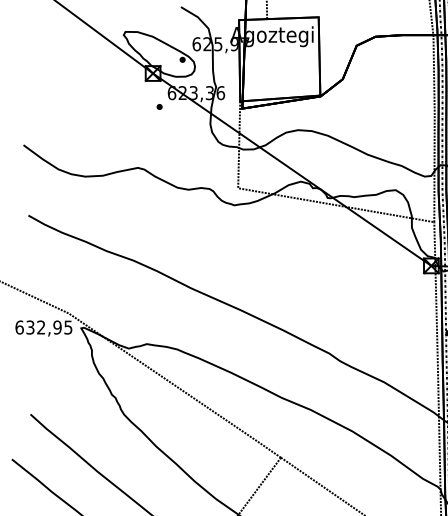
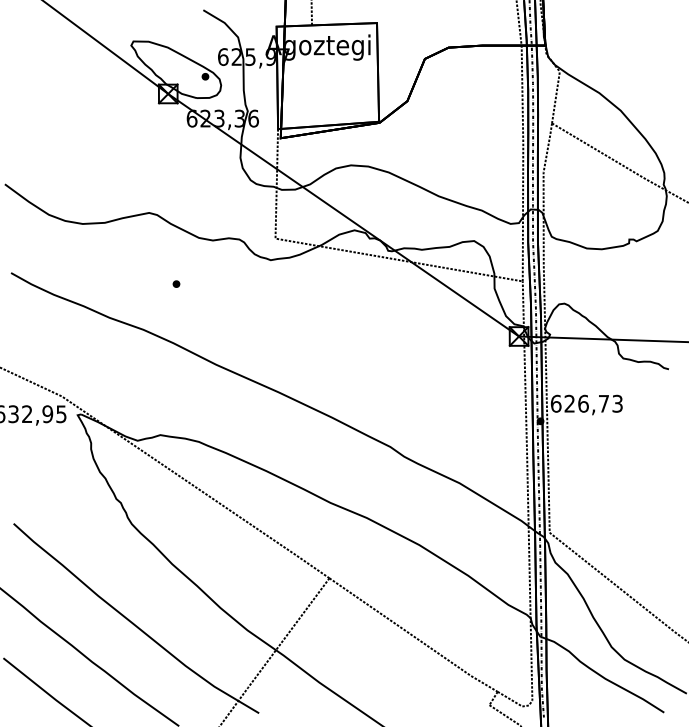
part: (159, 106) -> (176, 283), moved

